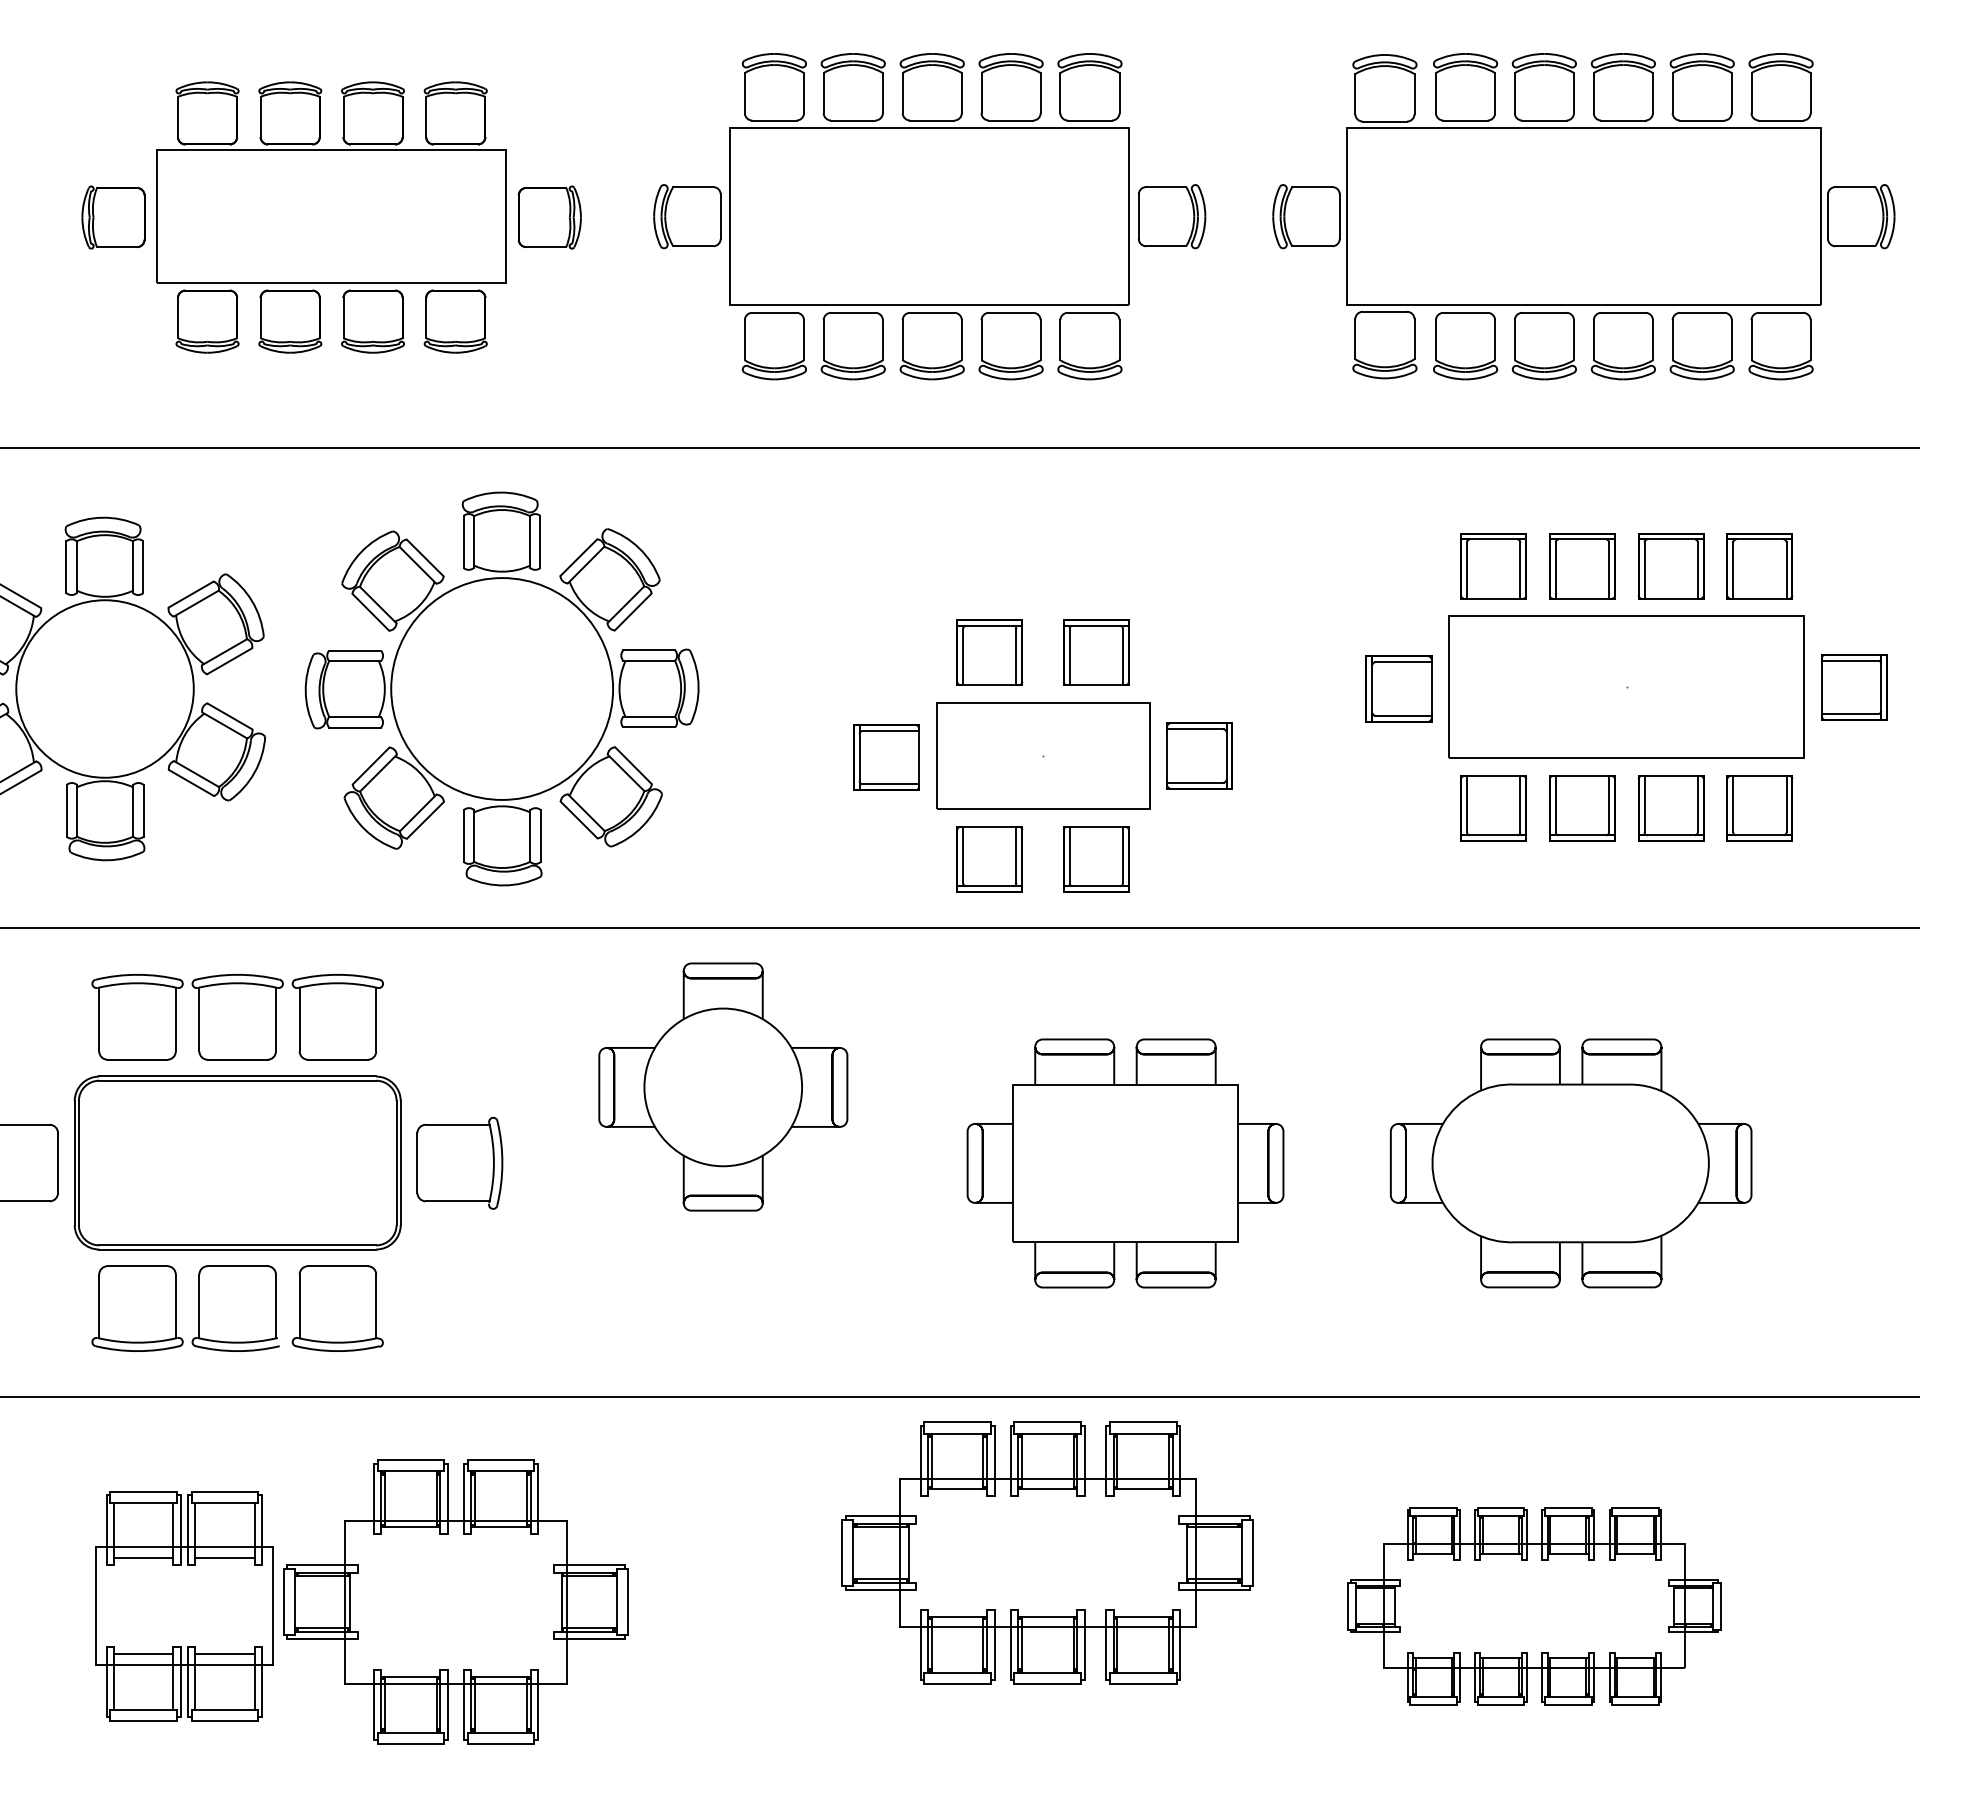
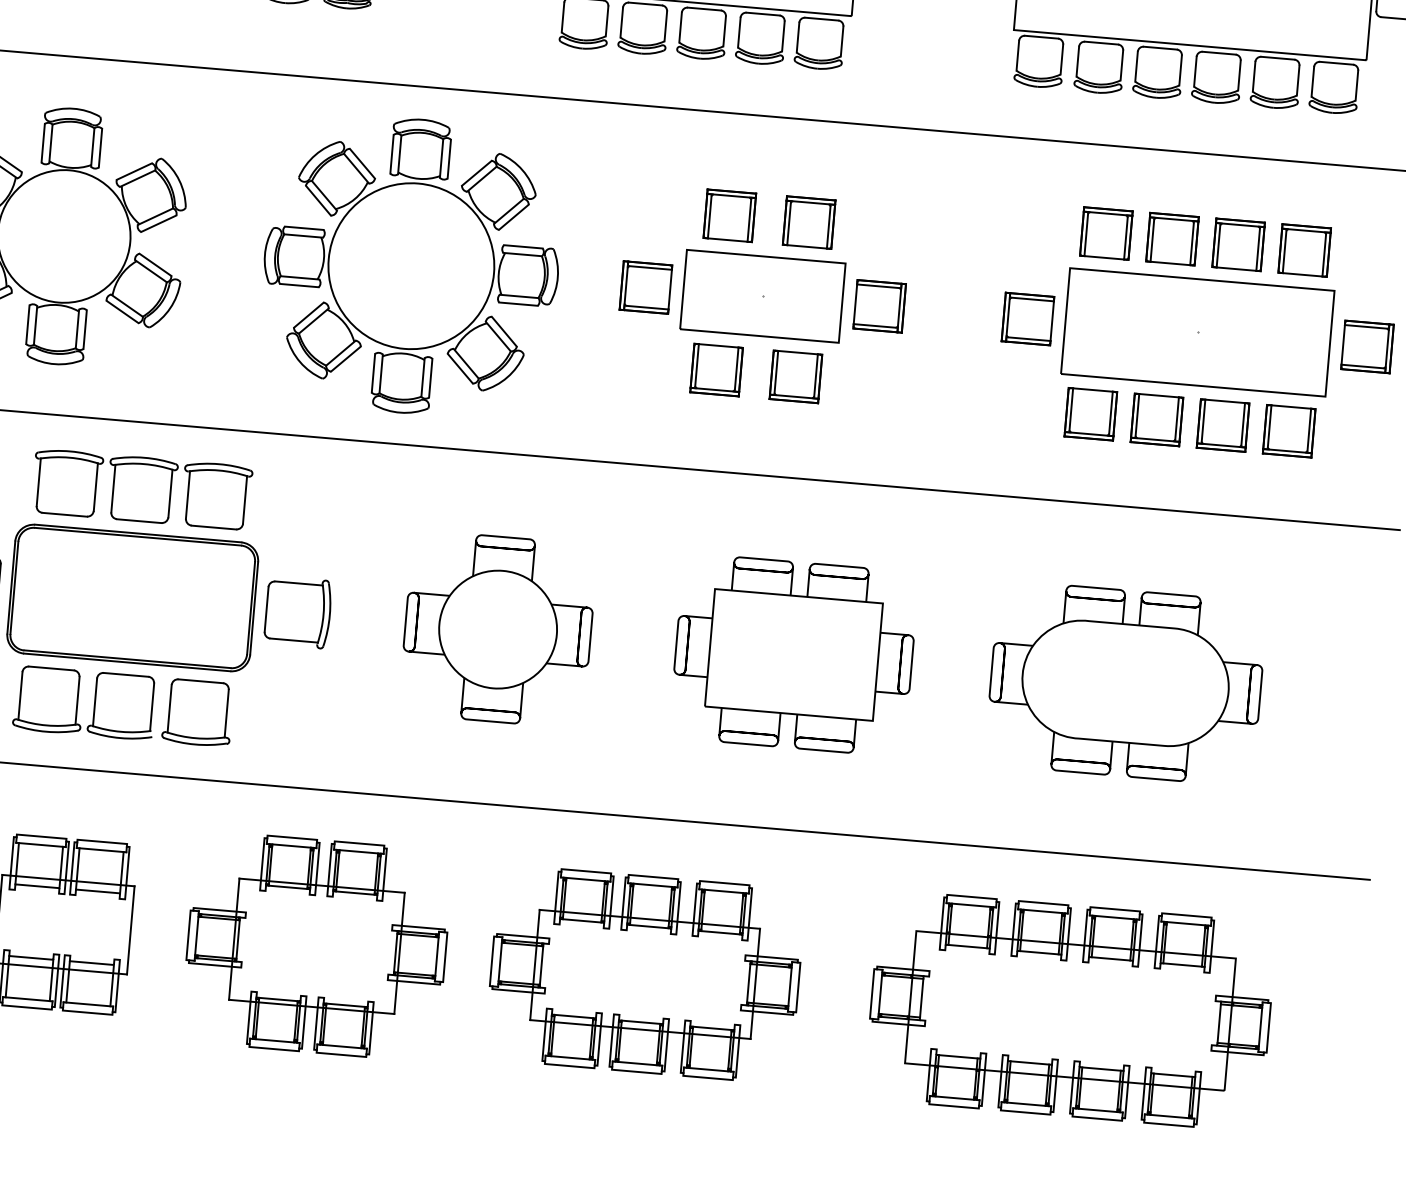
part: (501, 688) -> (410, 265), moved
part: (1042, 755) -> (762, 295), moved
part: (723, 1086) -> (498, 628), moved
part: (1047, 1552) -> (645, 973), moved
part: (455, 1601) -> (316, 945), moved
part: (1534, 1606) -> (1070, 1011), size x1.43

